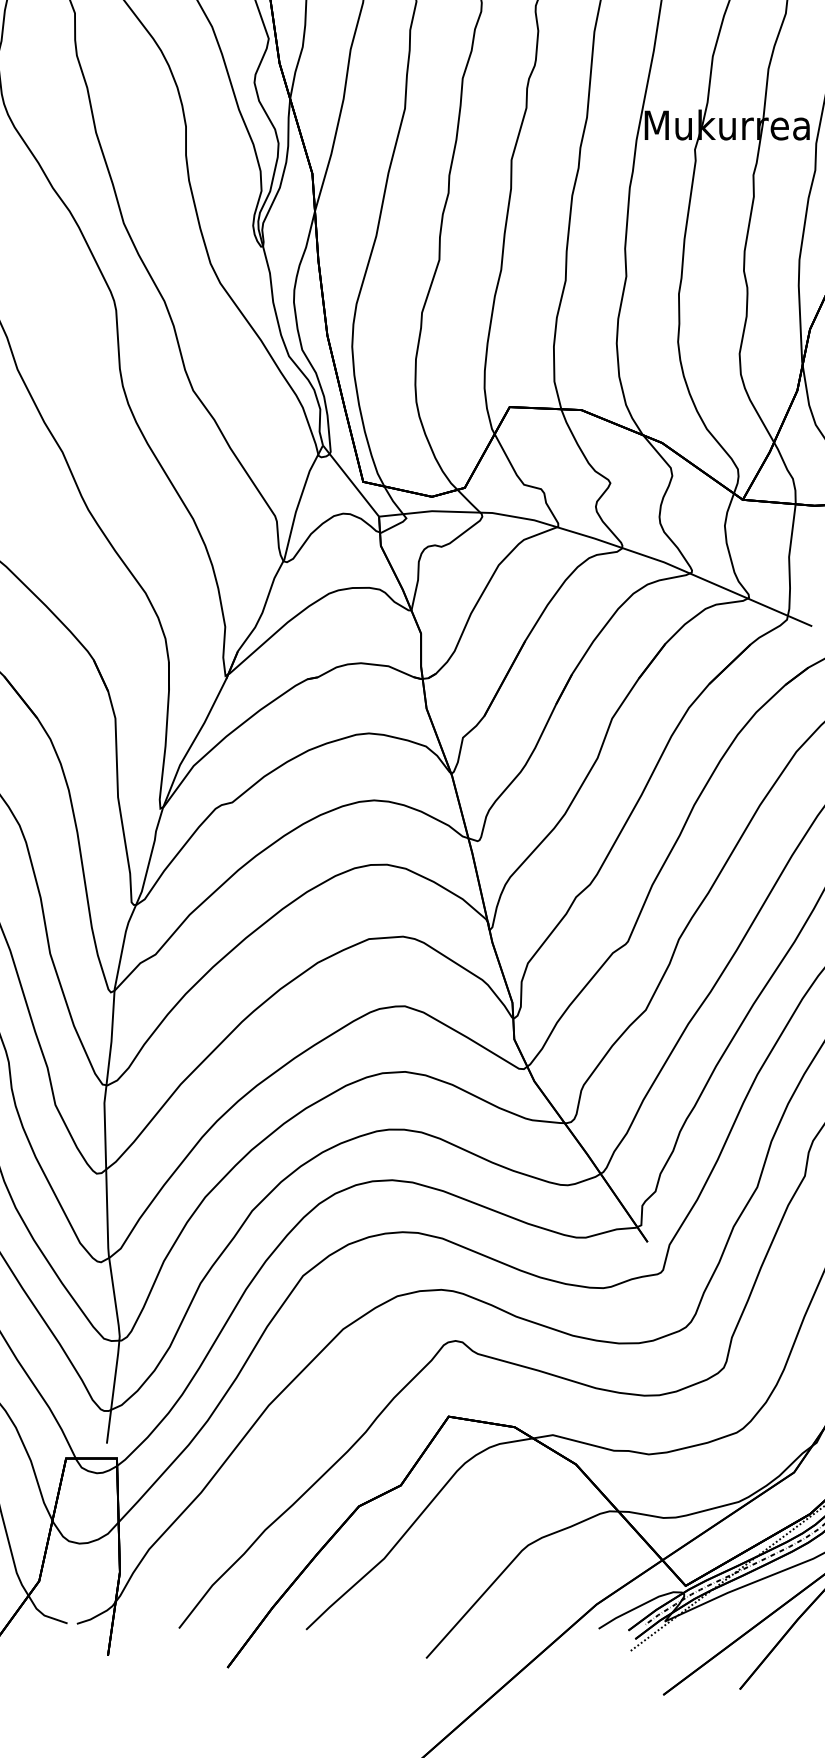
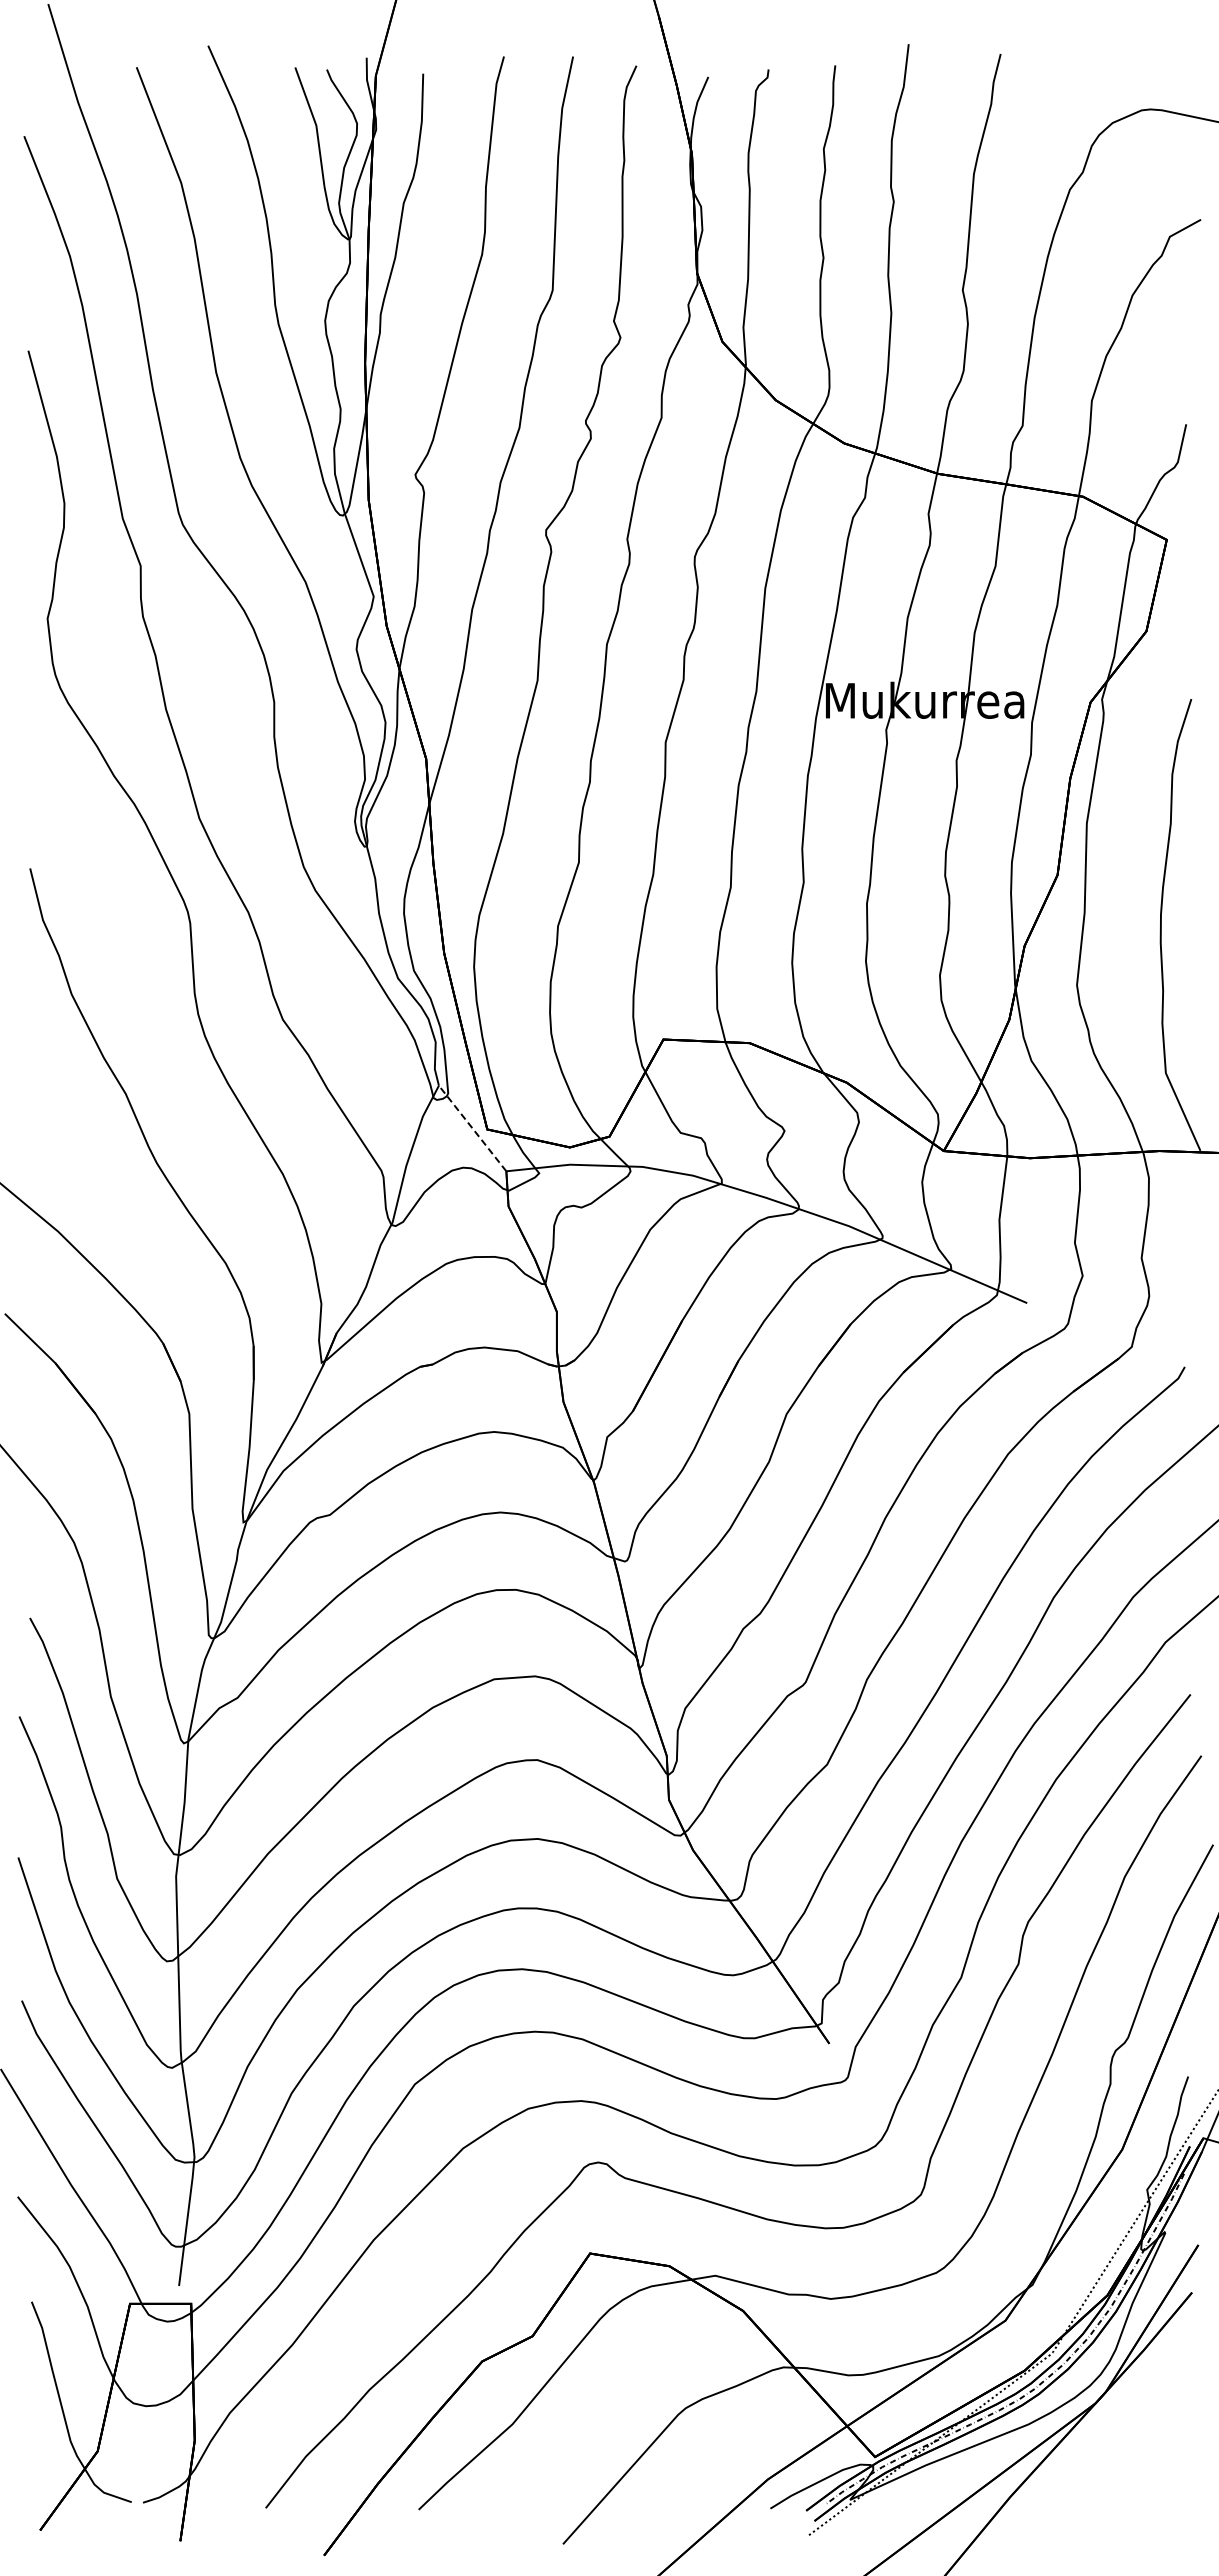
line: (350, 481) -> (472, 1128), solid -> dashed

